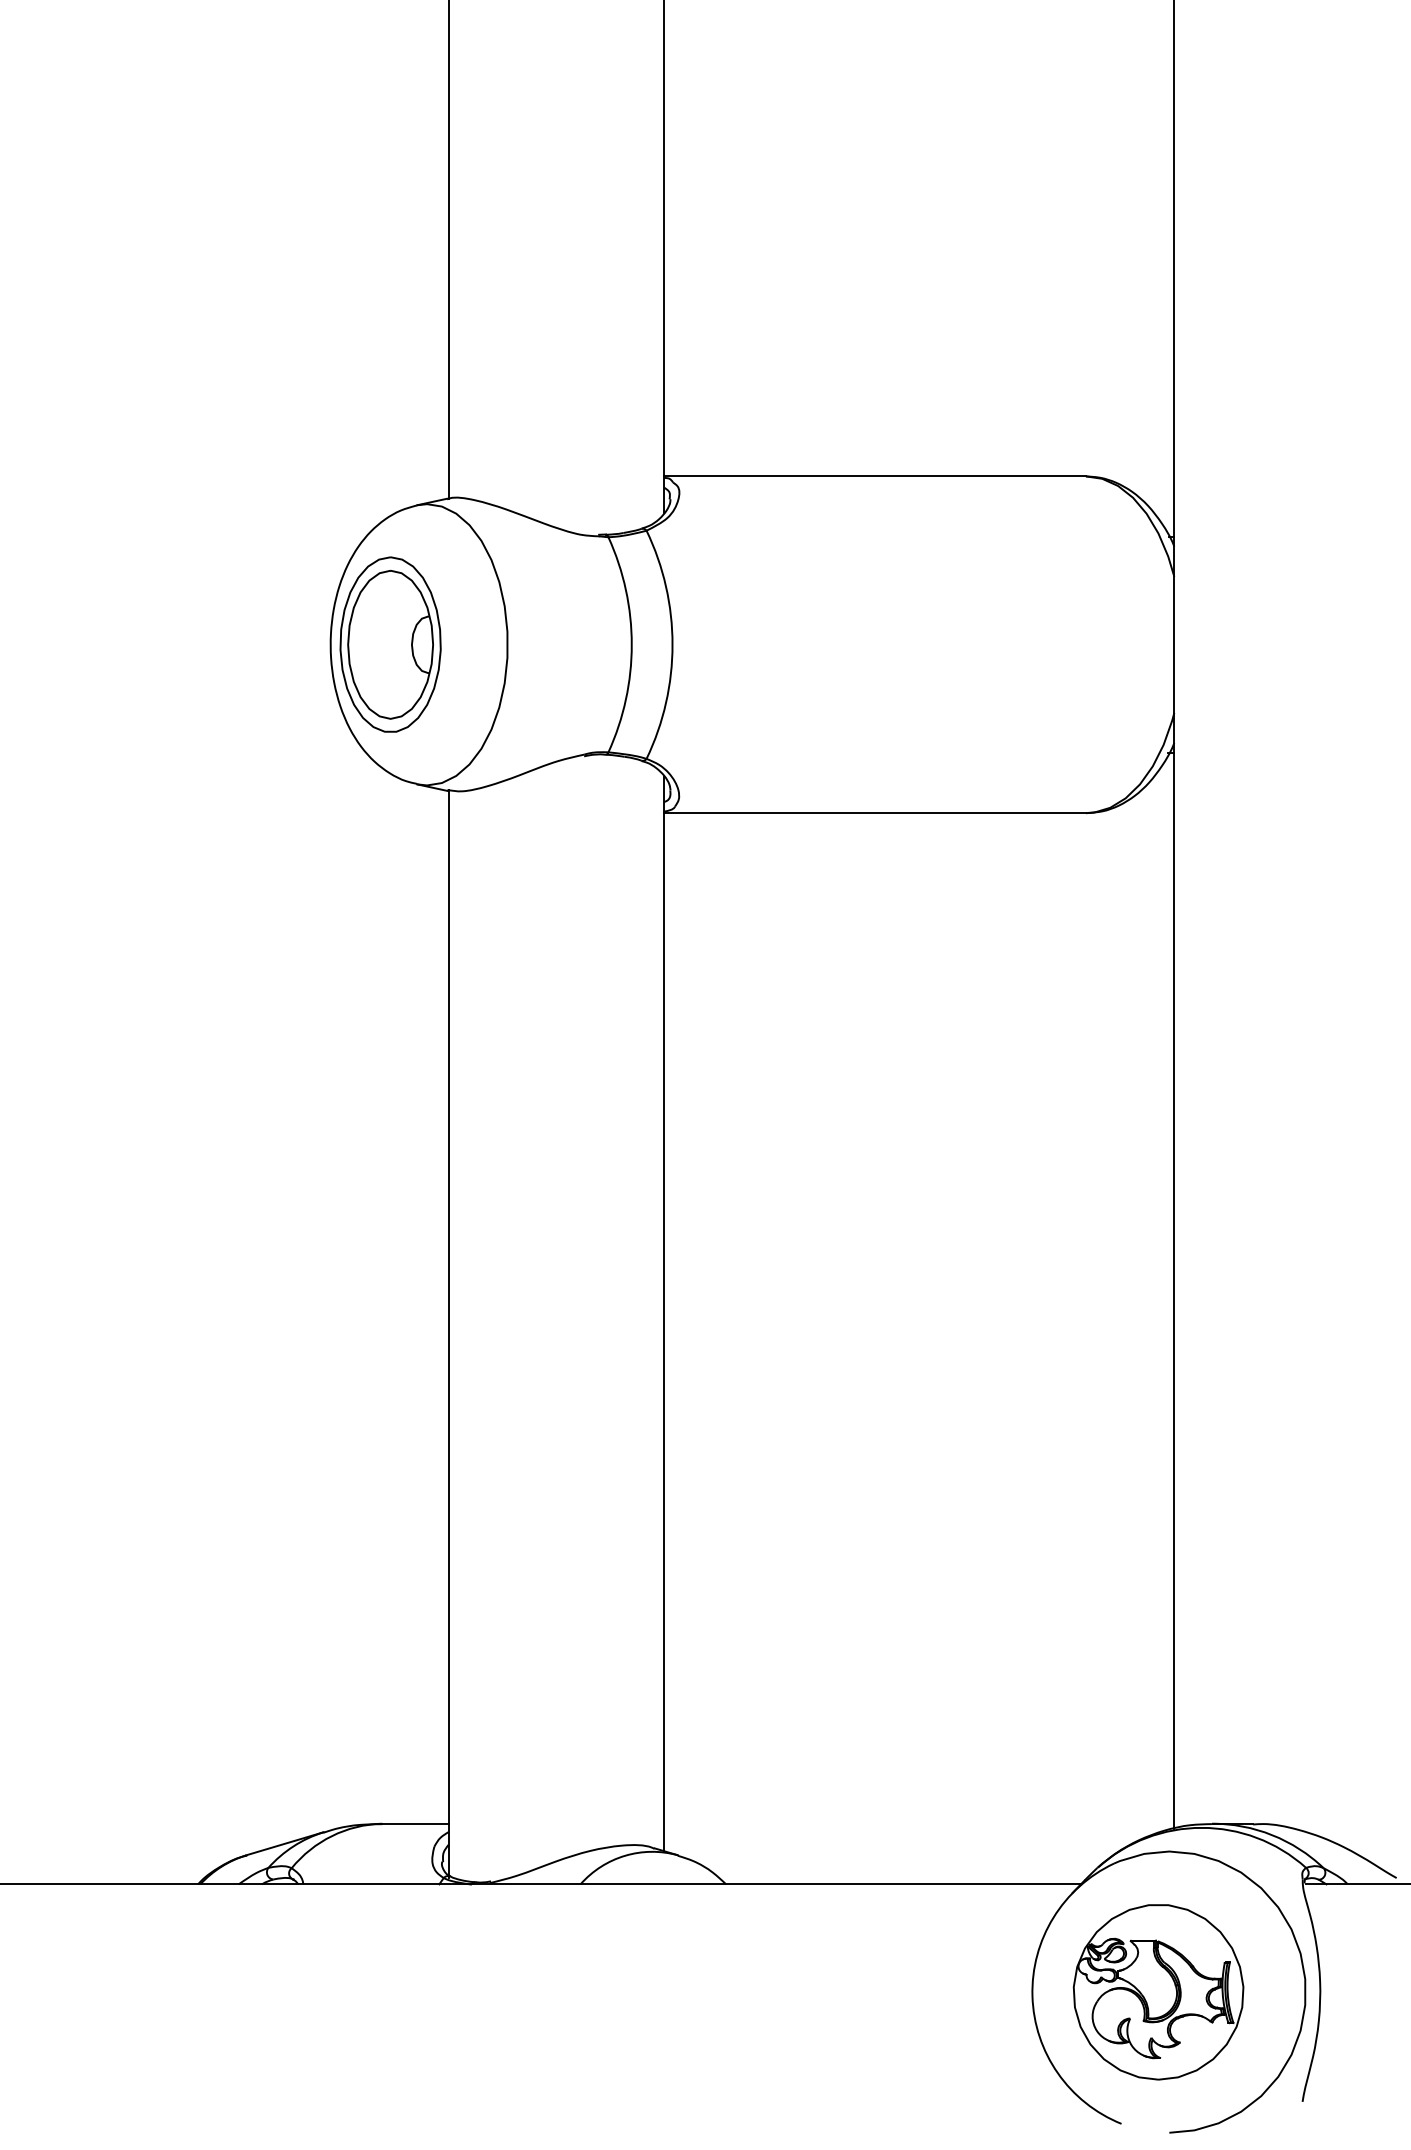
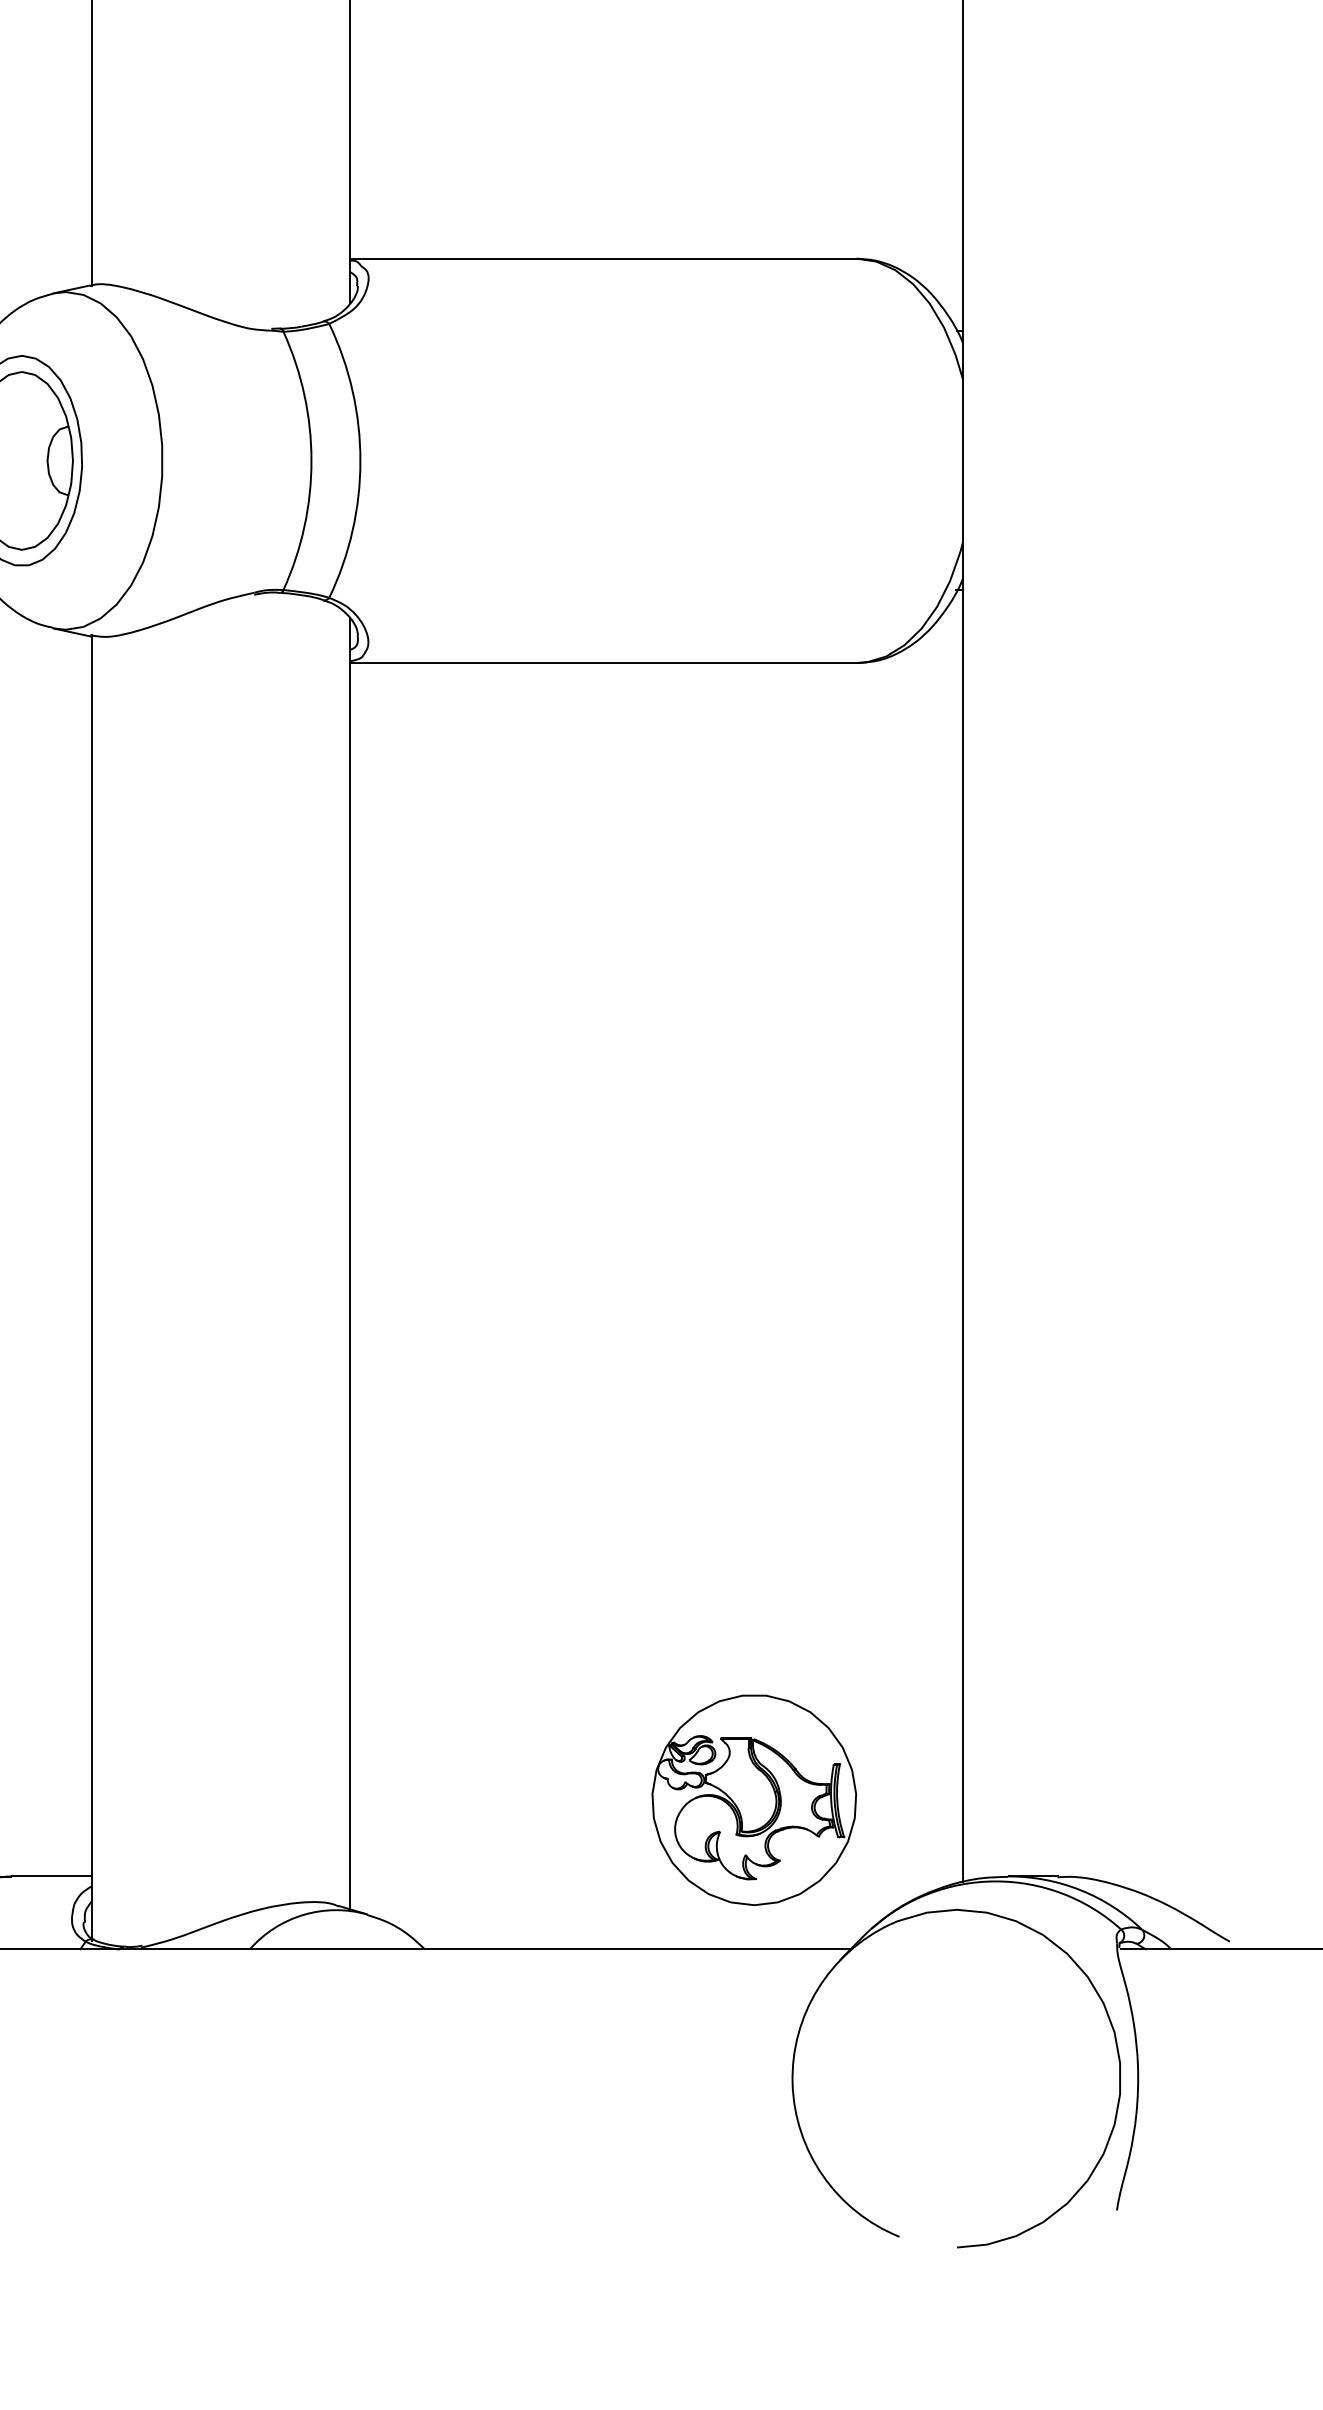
part: (1158, 1992) -> (754, 1800), moved

